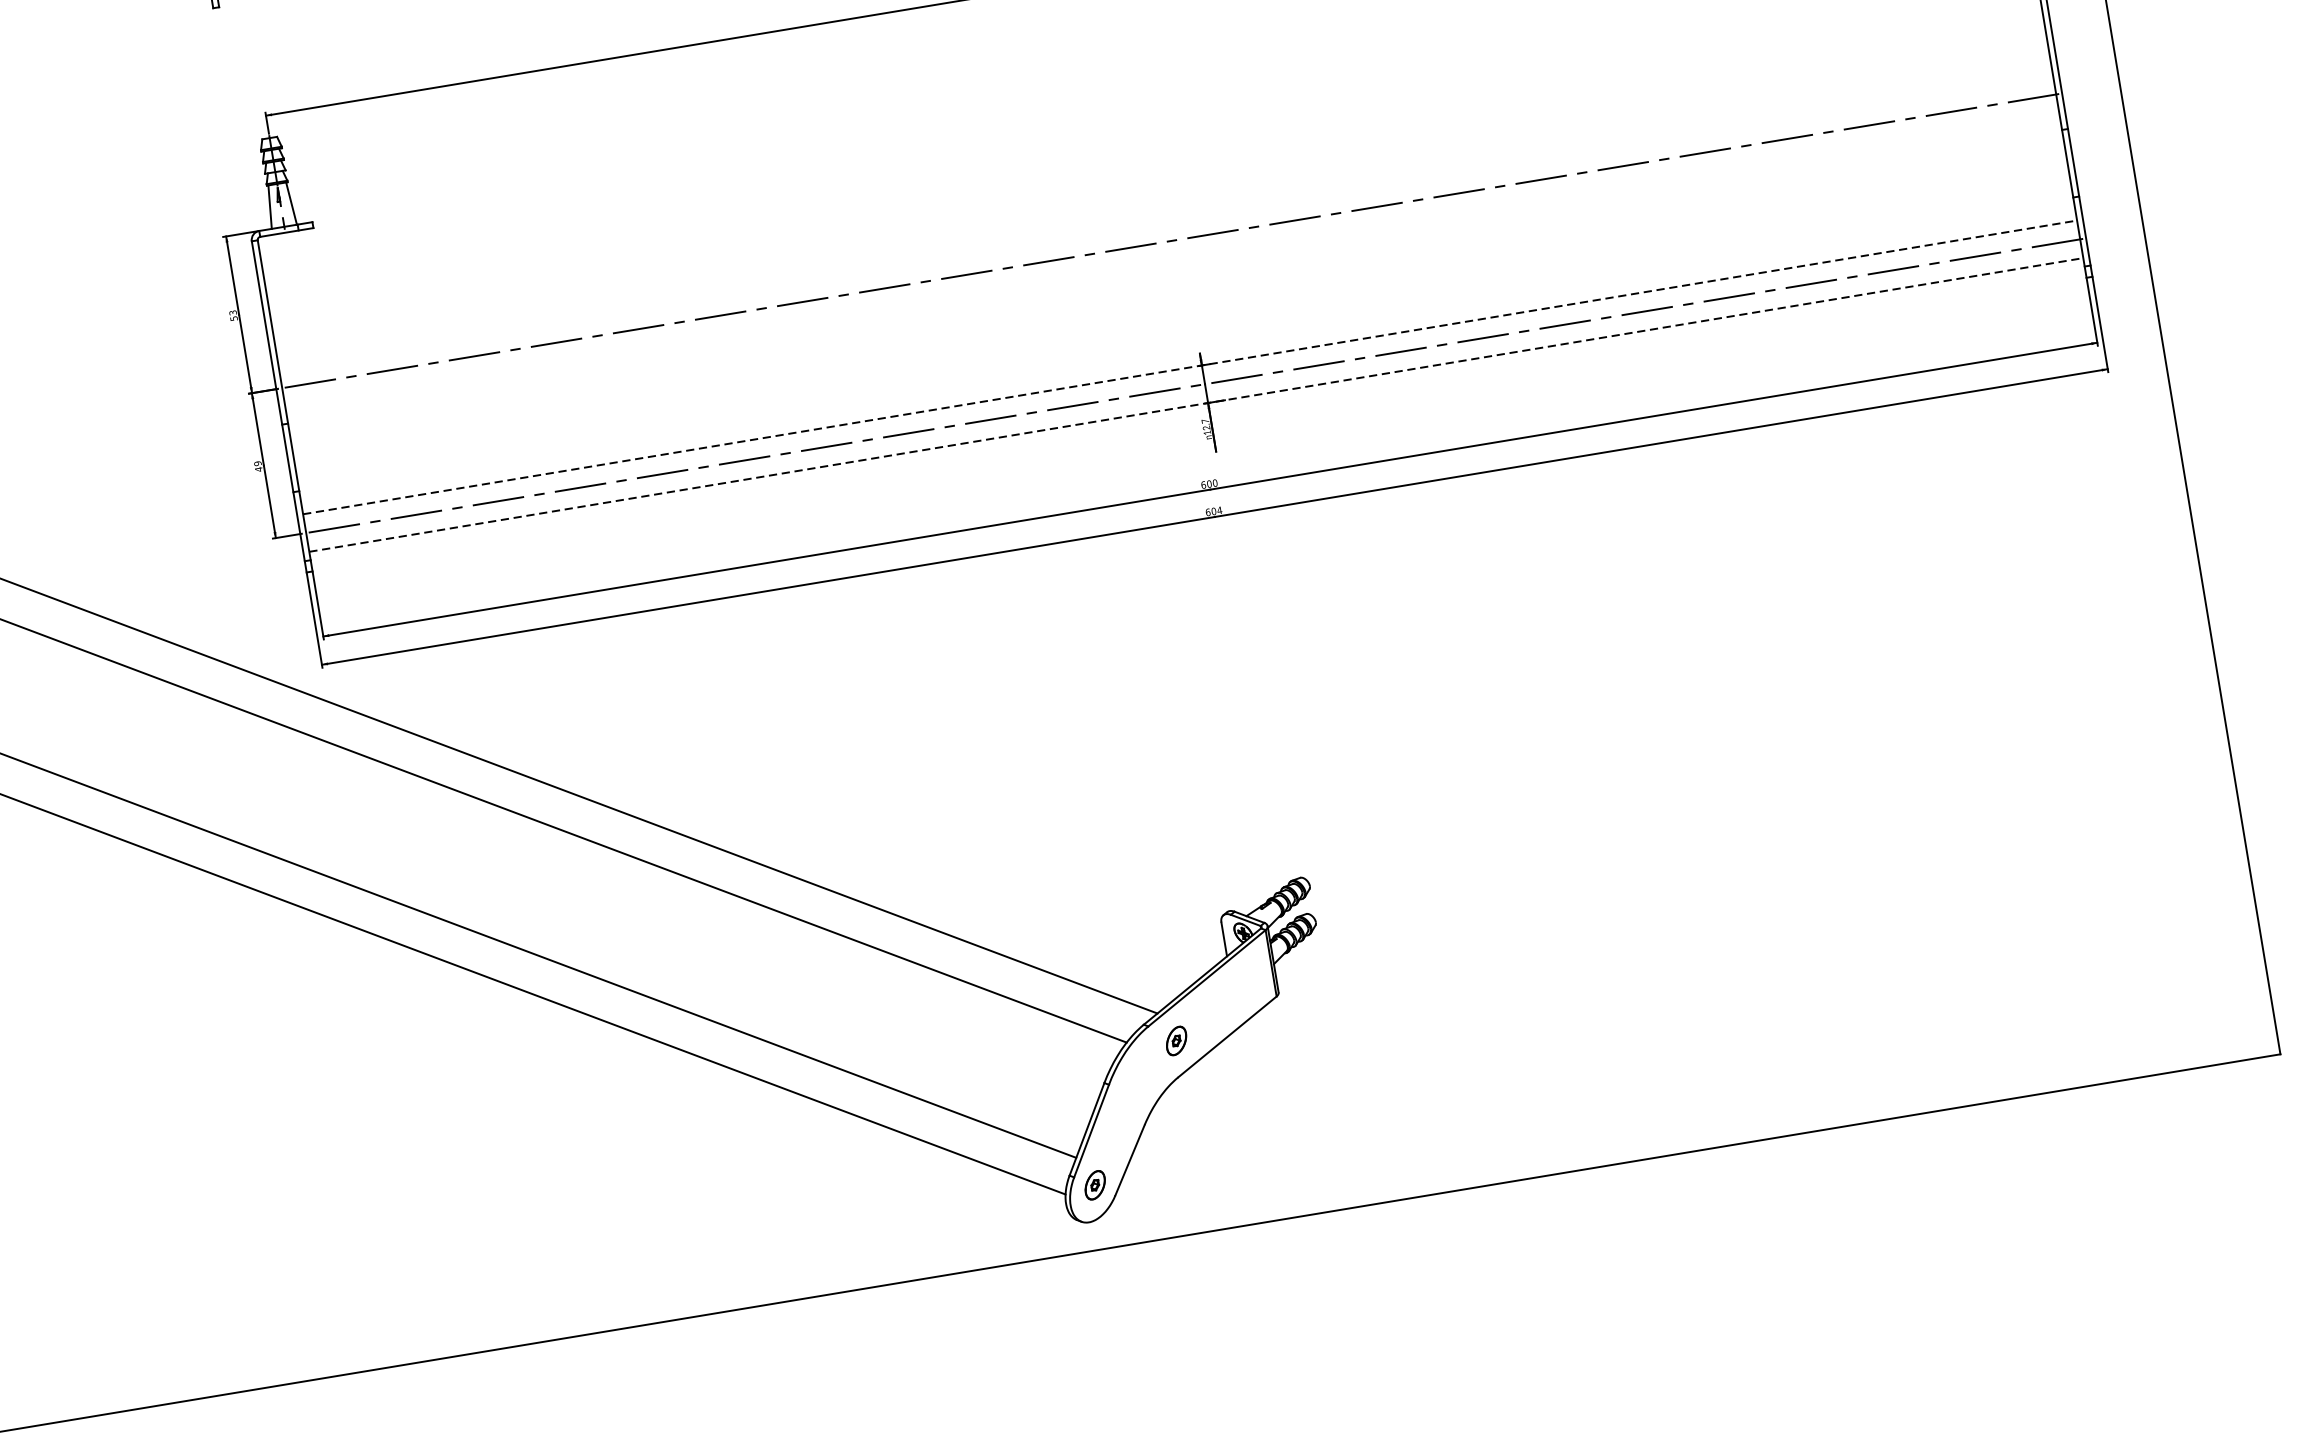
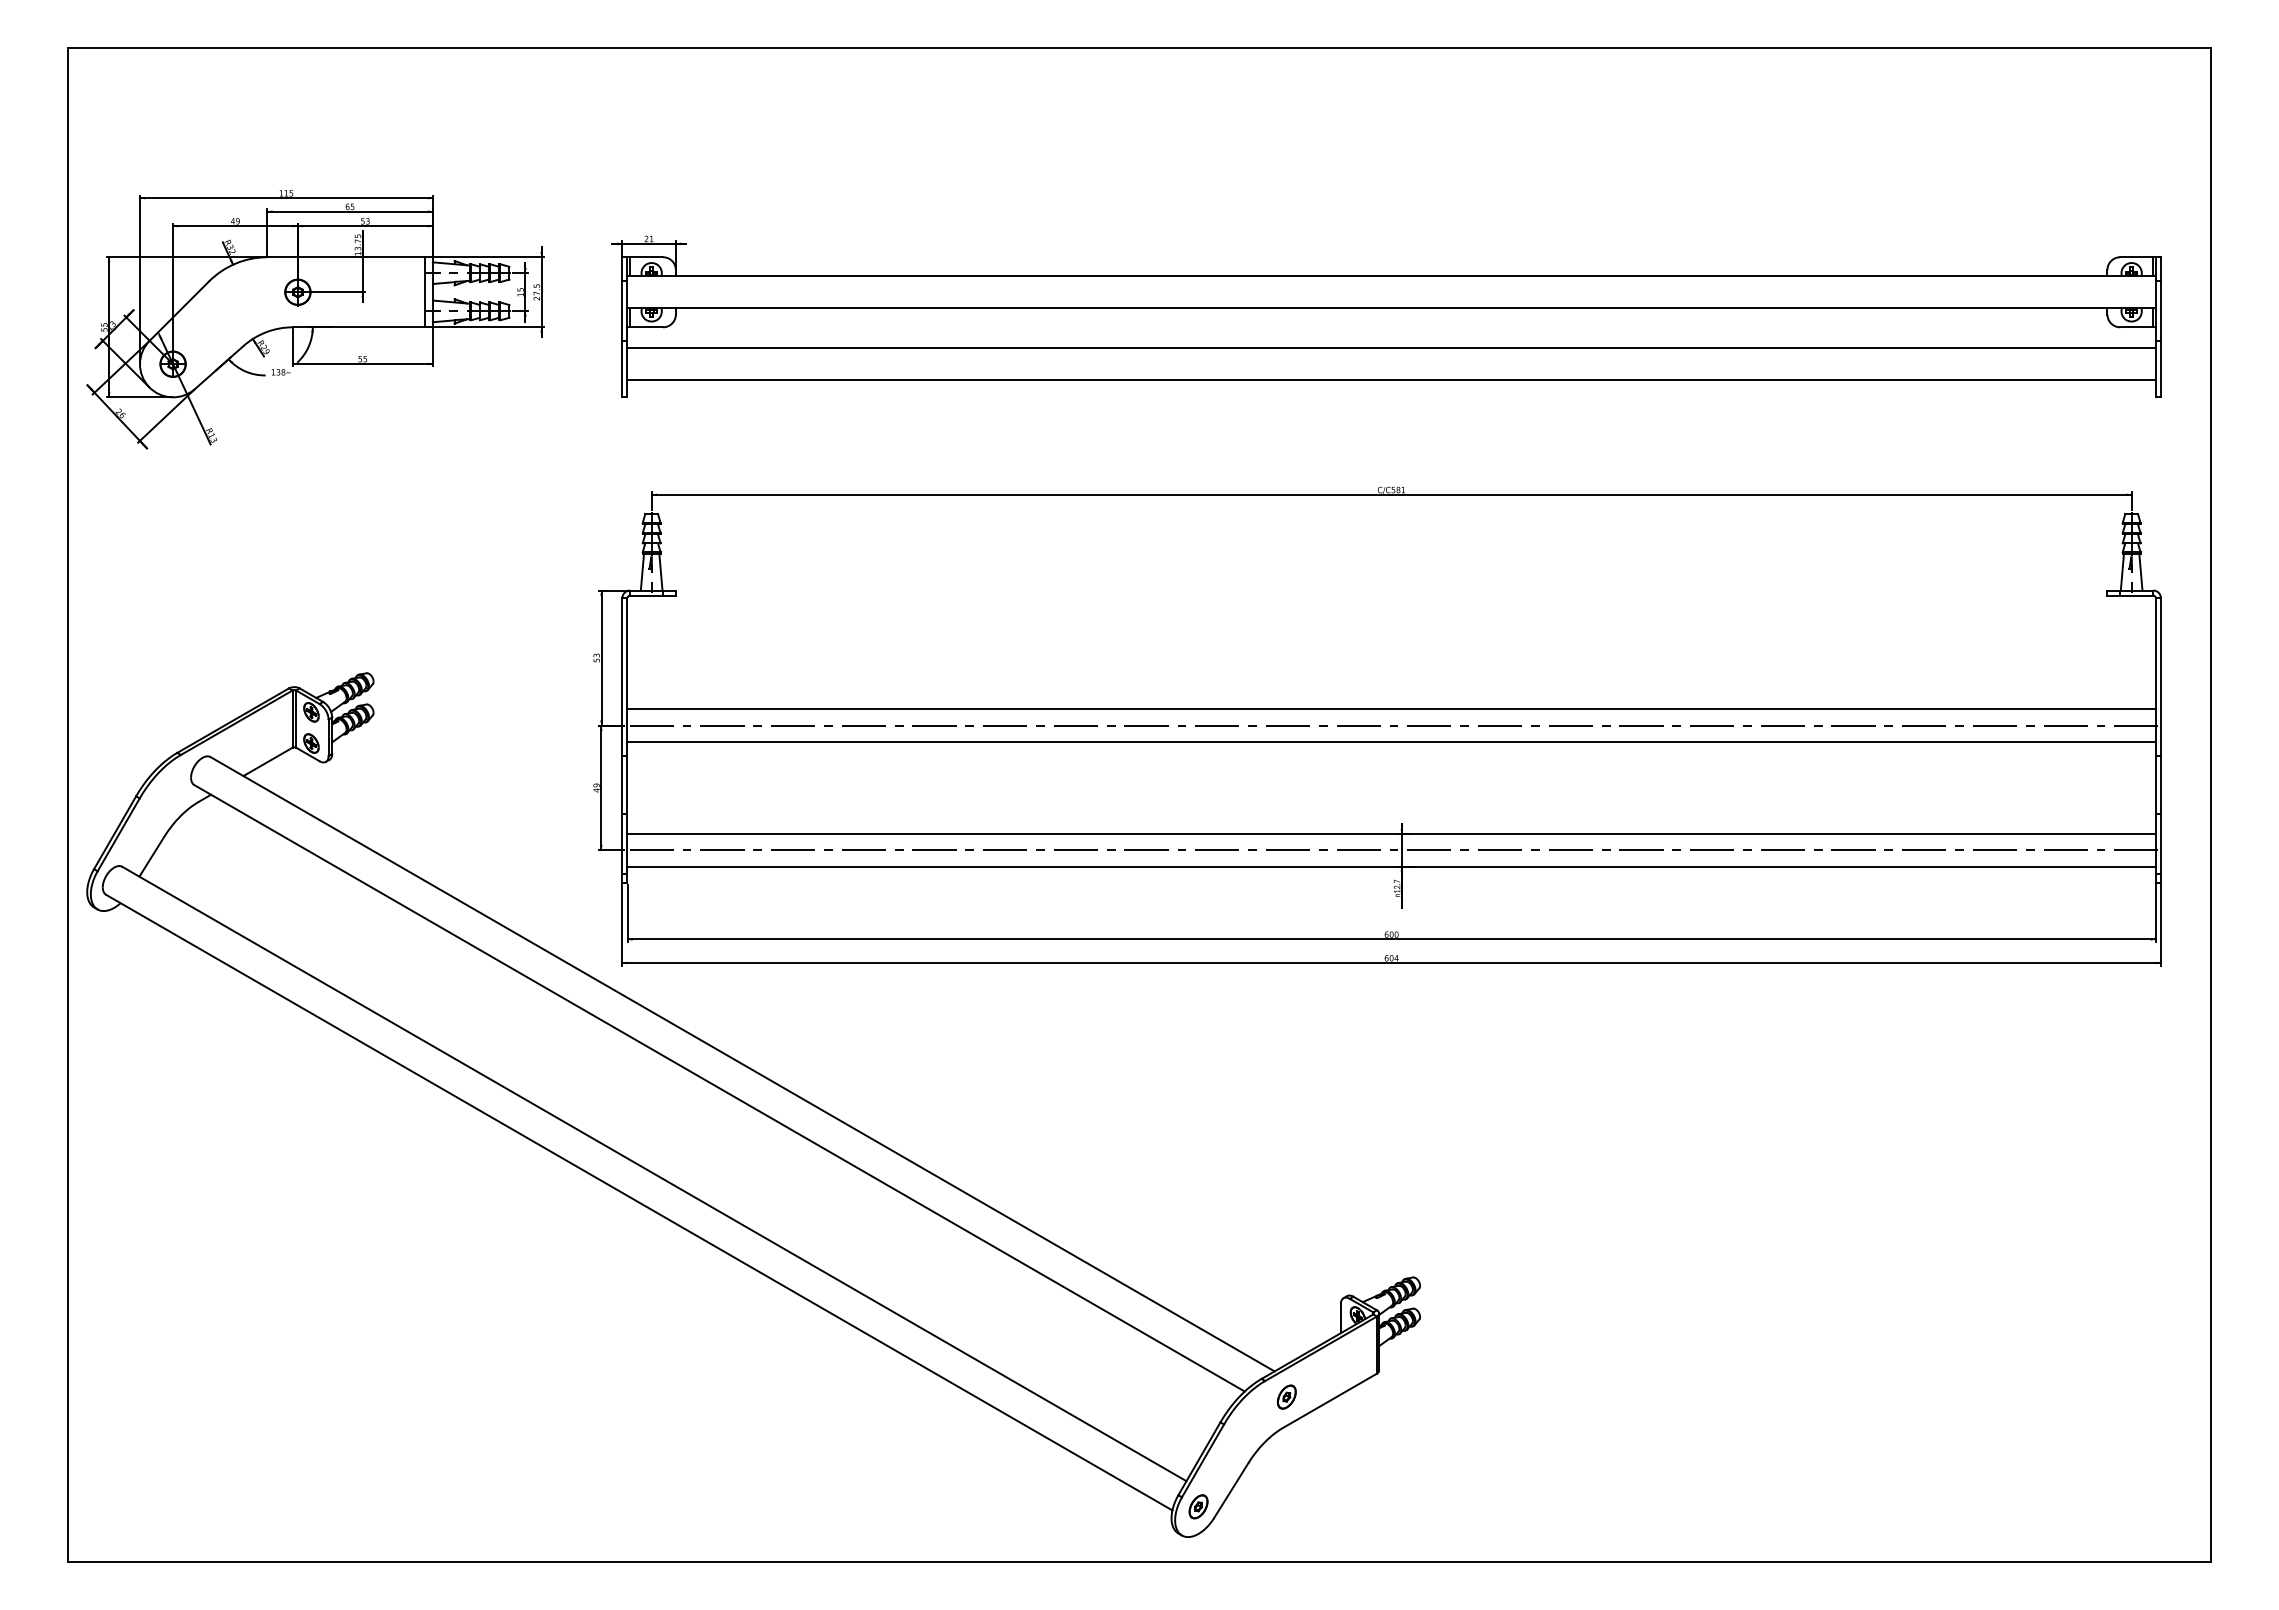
line: (1165, 222) -> (1391, 709), added
line: (1172, 259) -> (1391, 741), added
line: (1191, 367) -> (1392, 834), dashed -> solid
line: (1197, 404) -> (1392, 866), dashed -> solid

